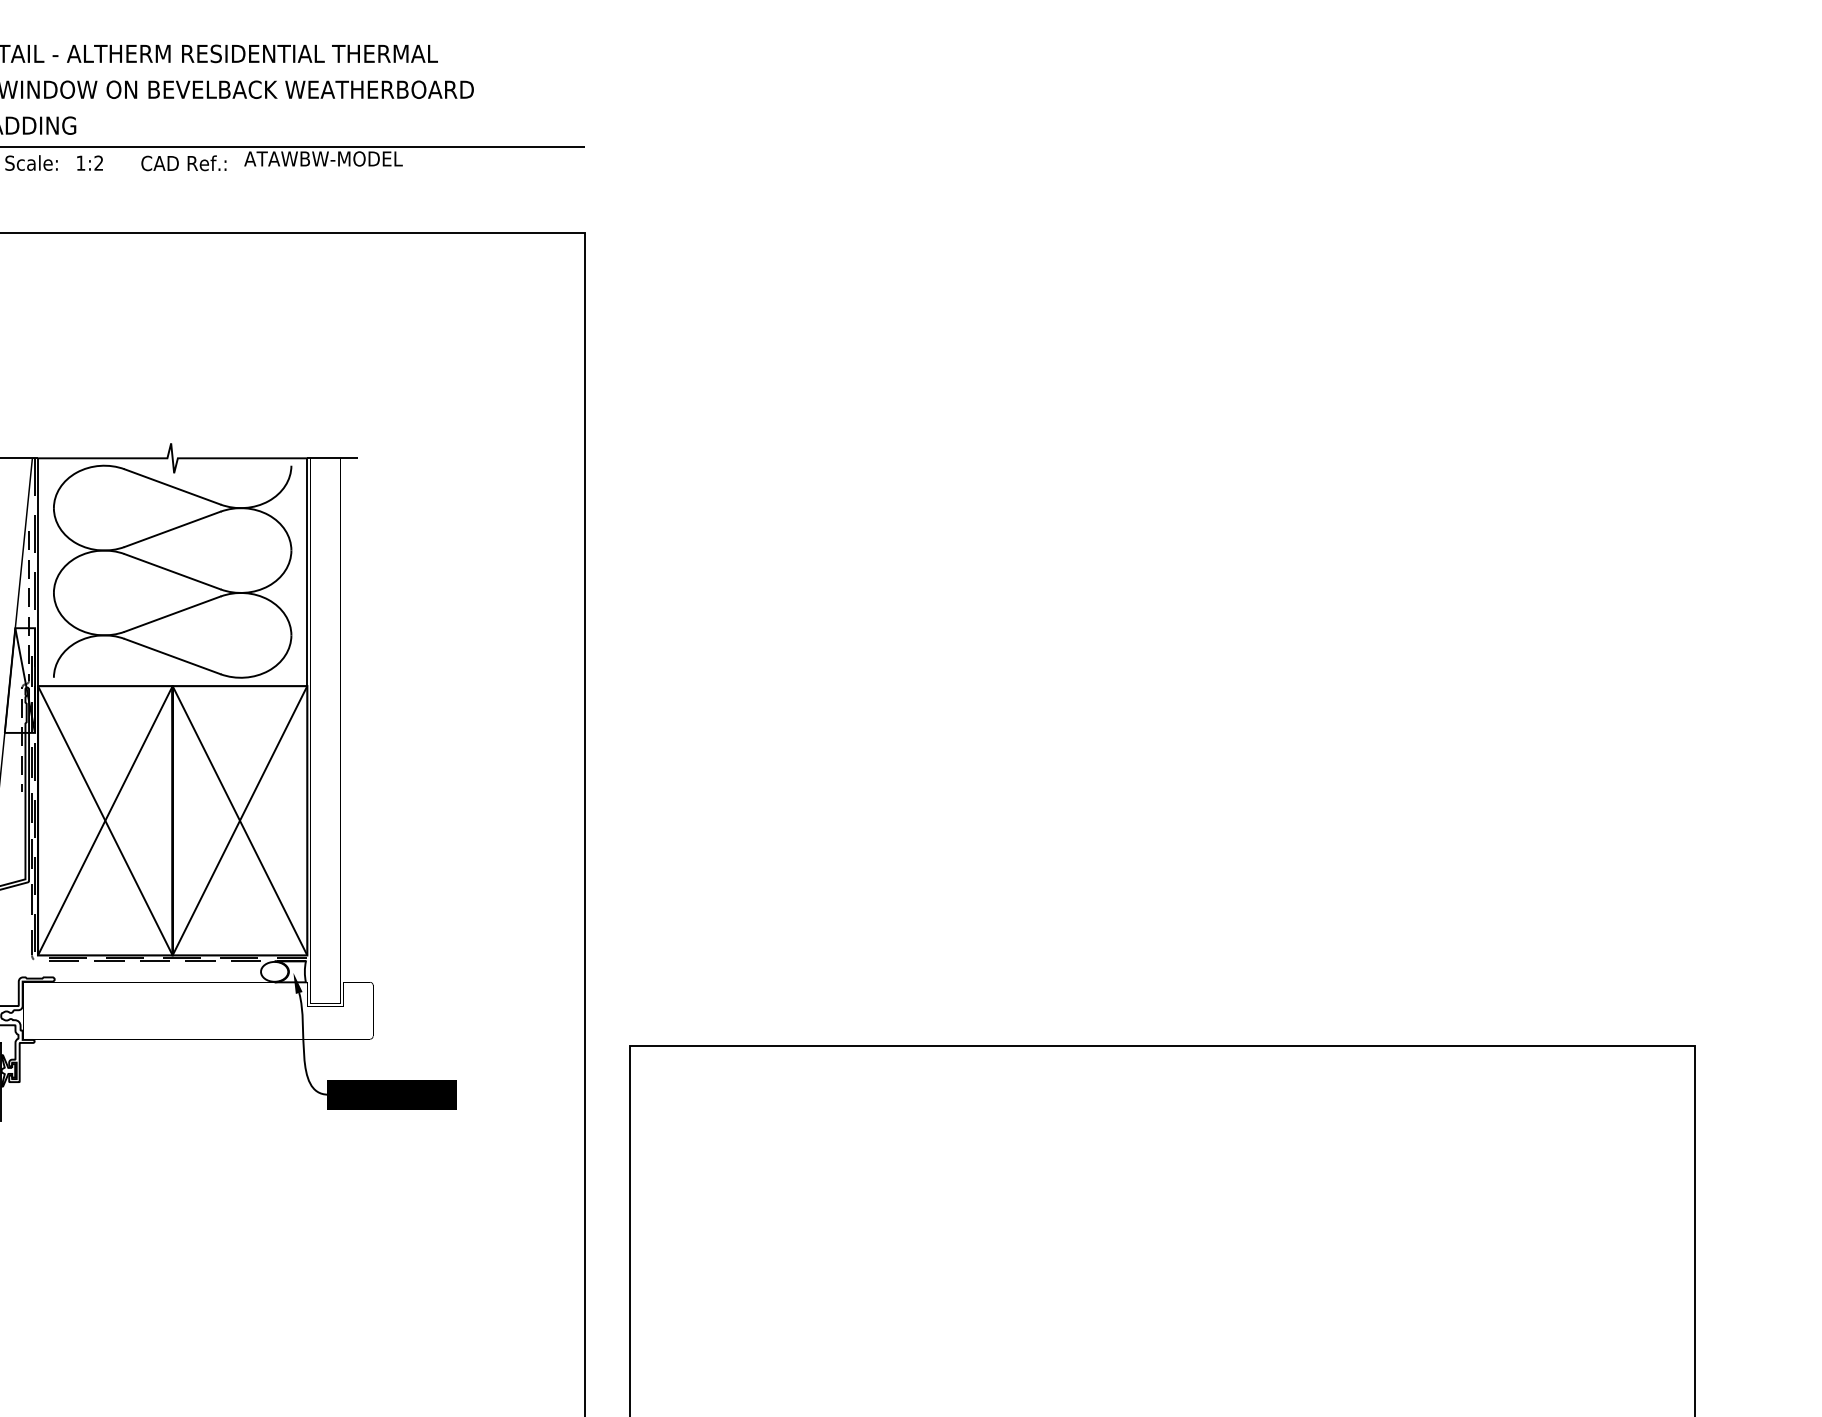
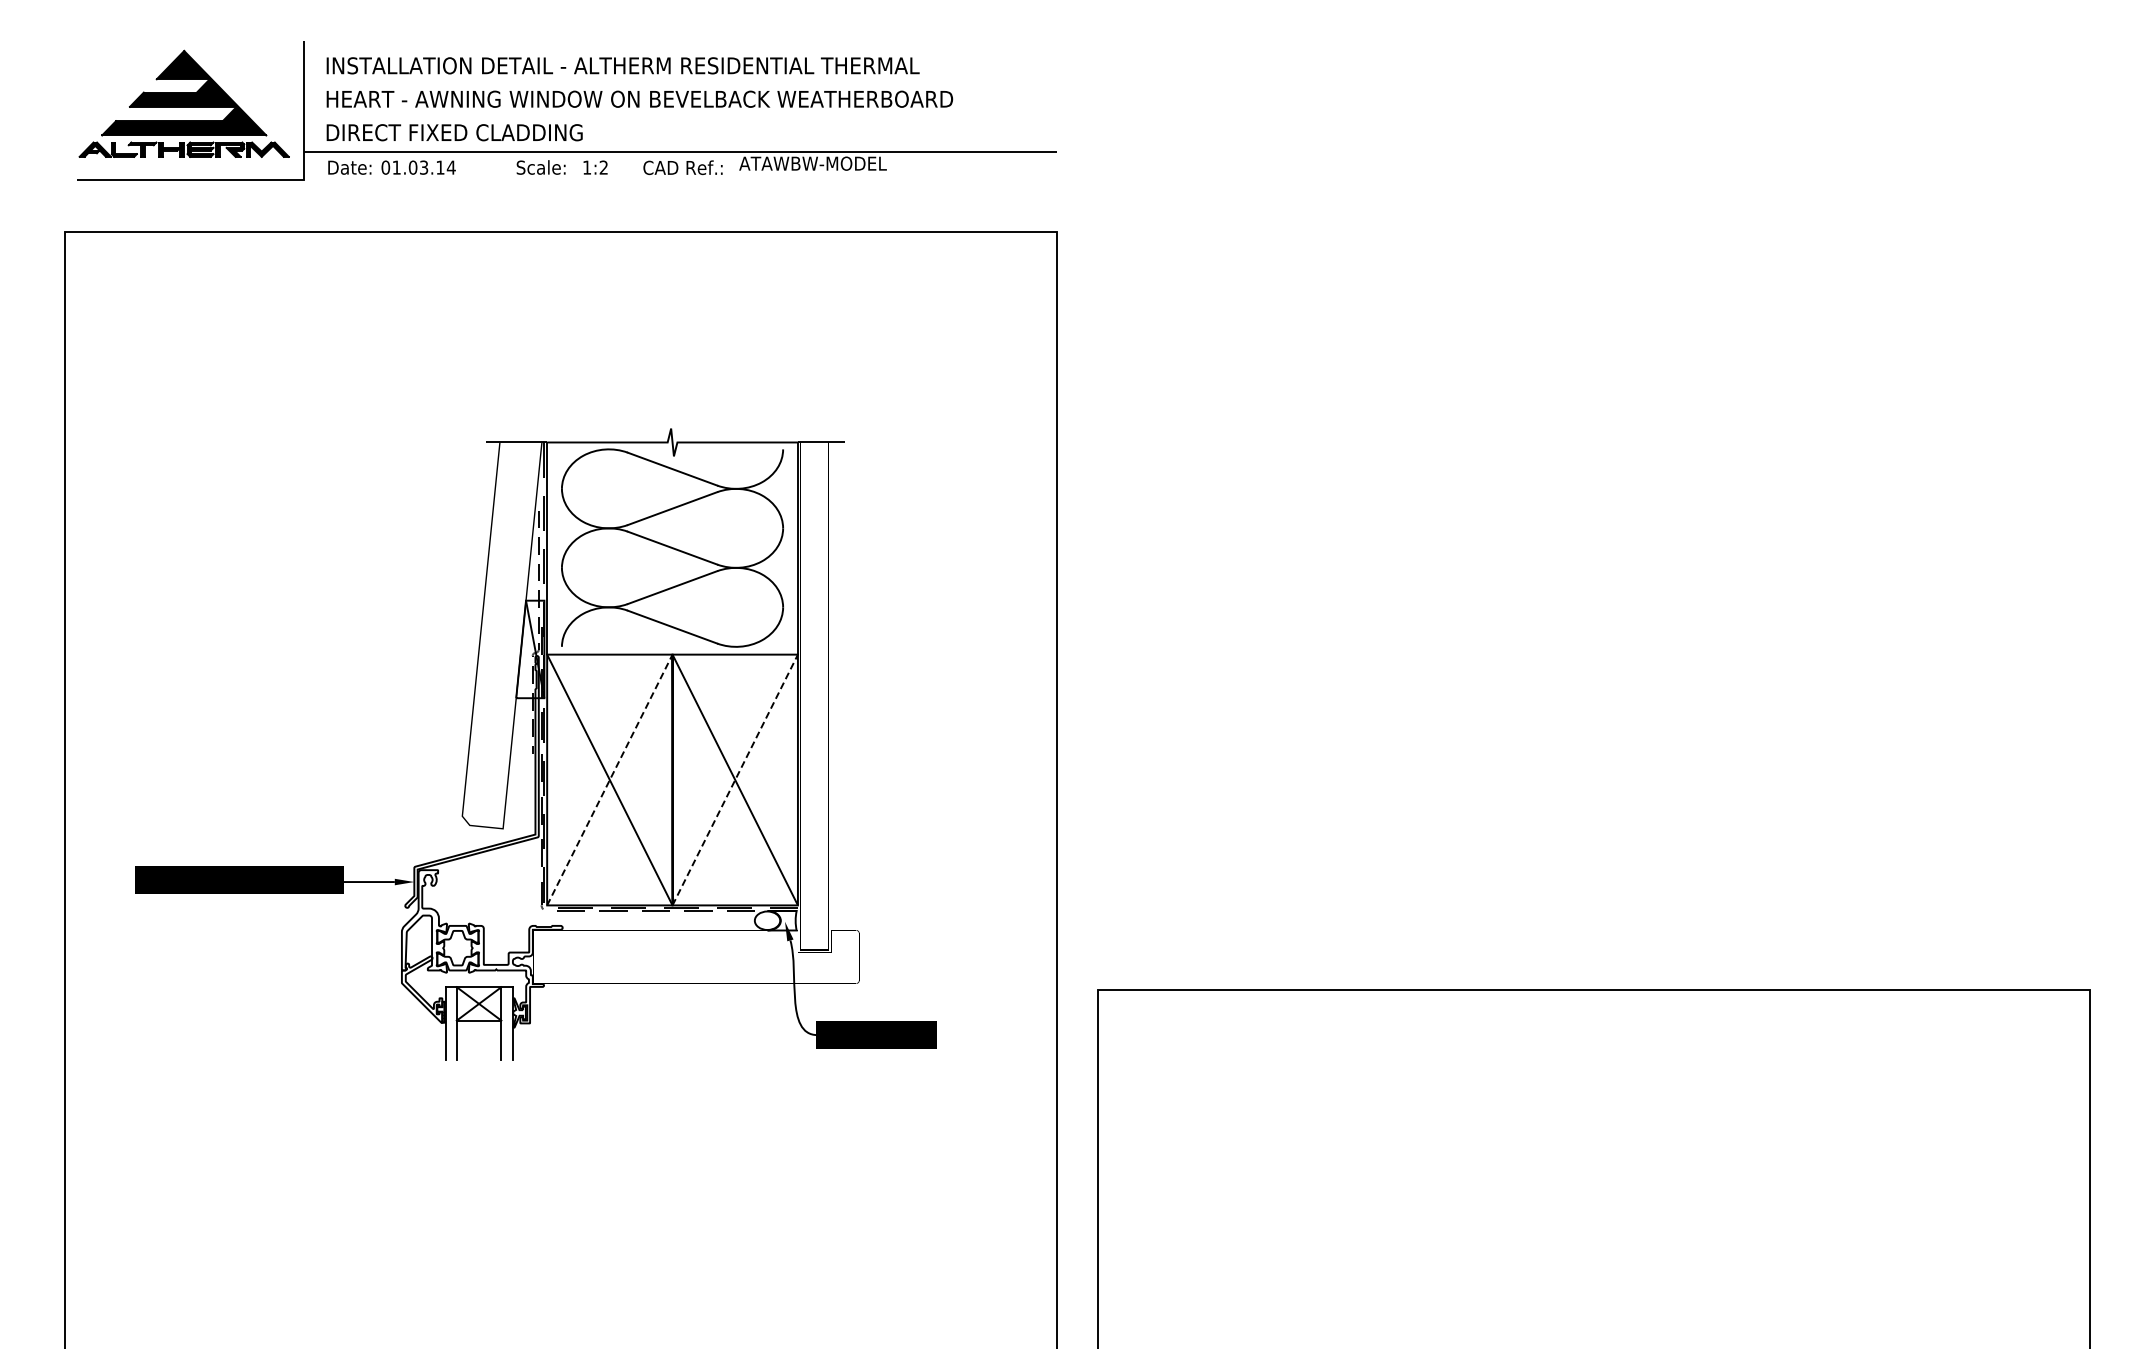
line: (106, 820) -> (610, 779), solid -> dashed
line: (240, 820) -> (735, 779), solid -> dashed

